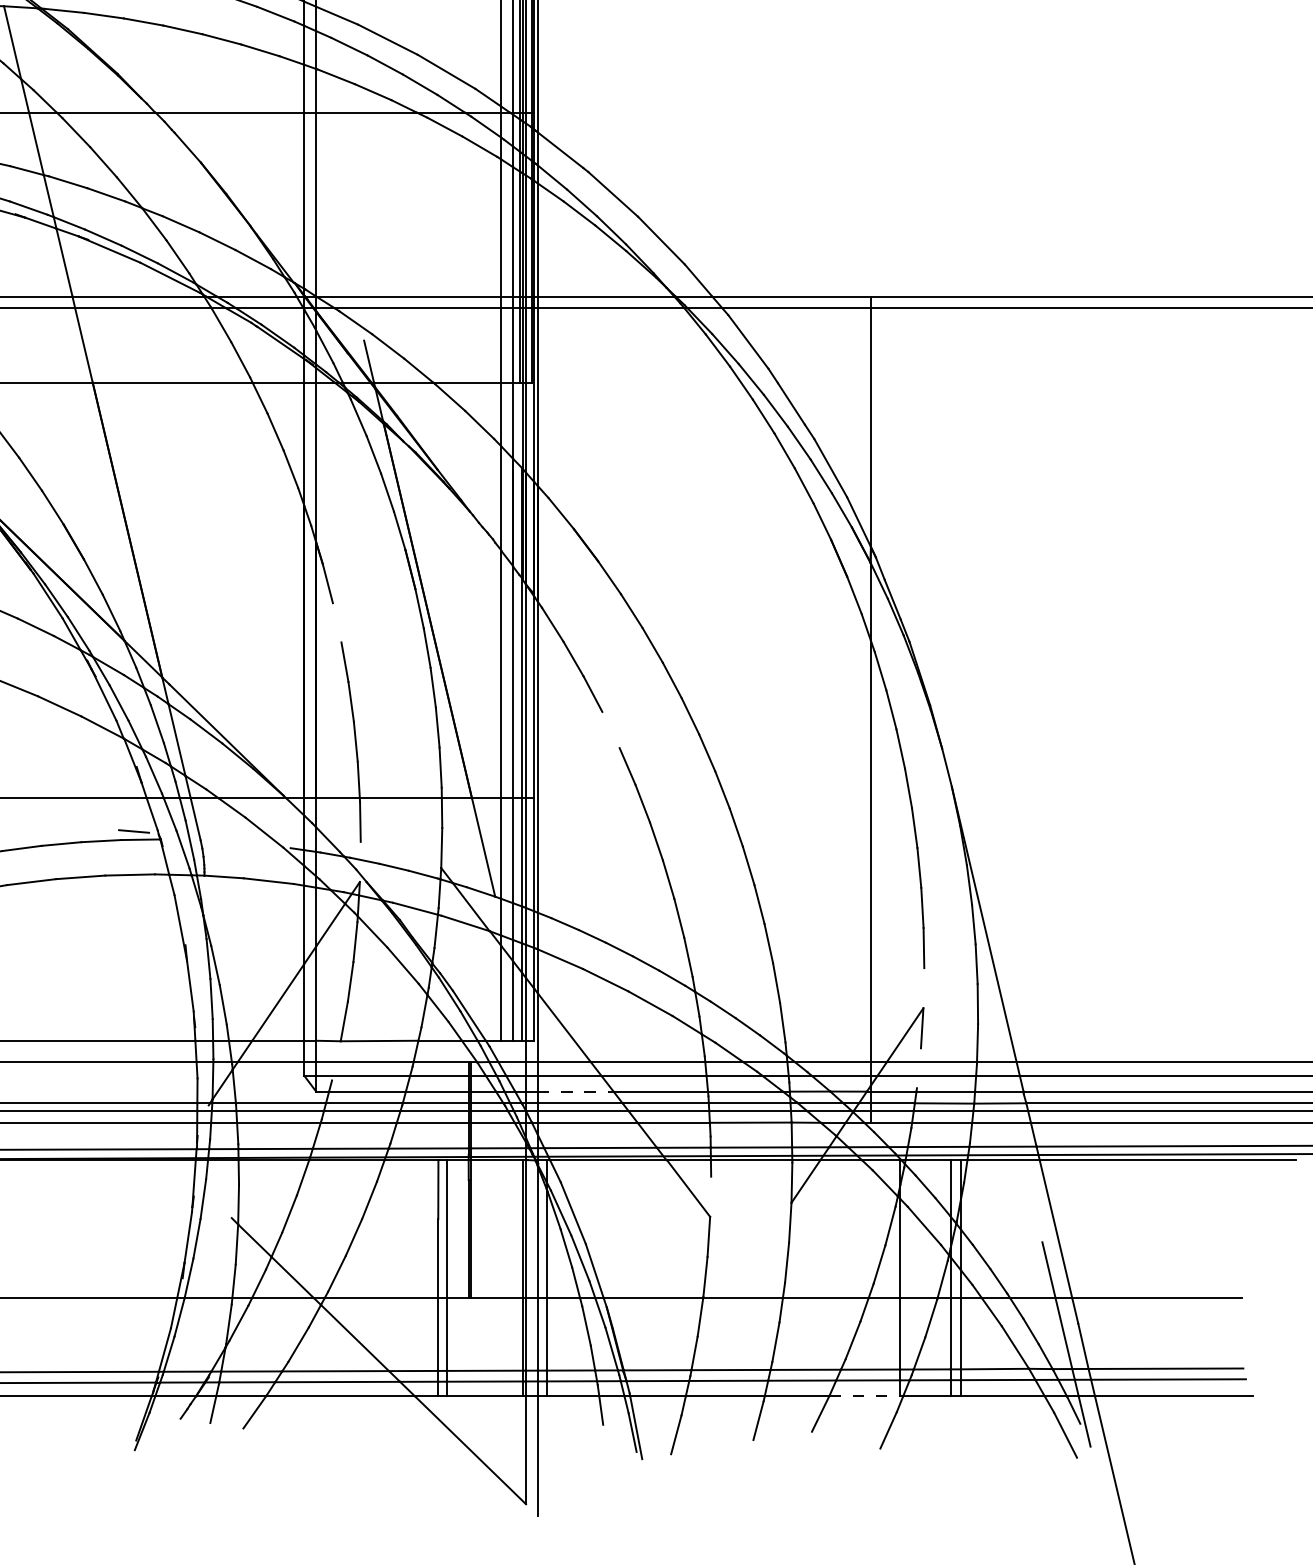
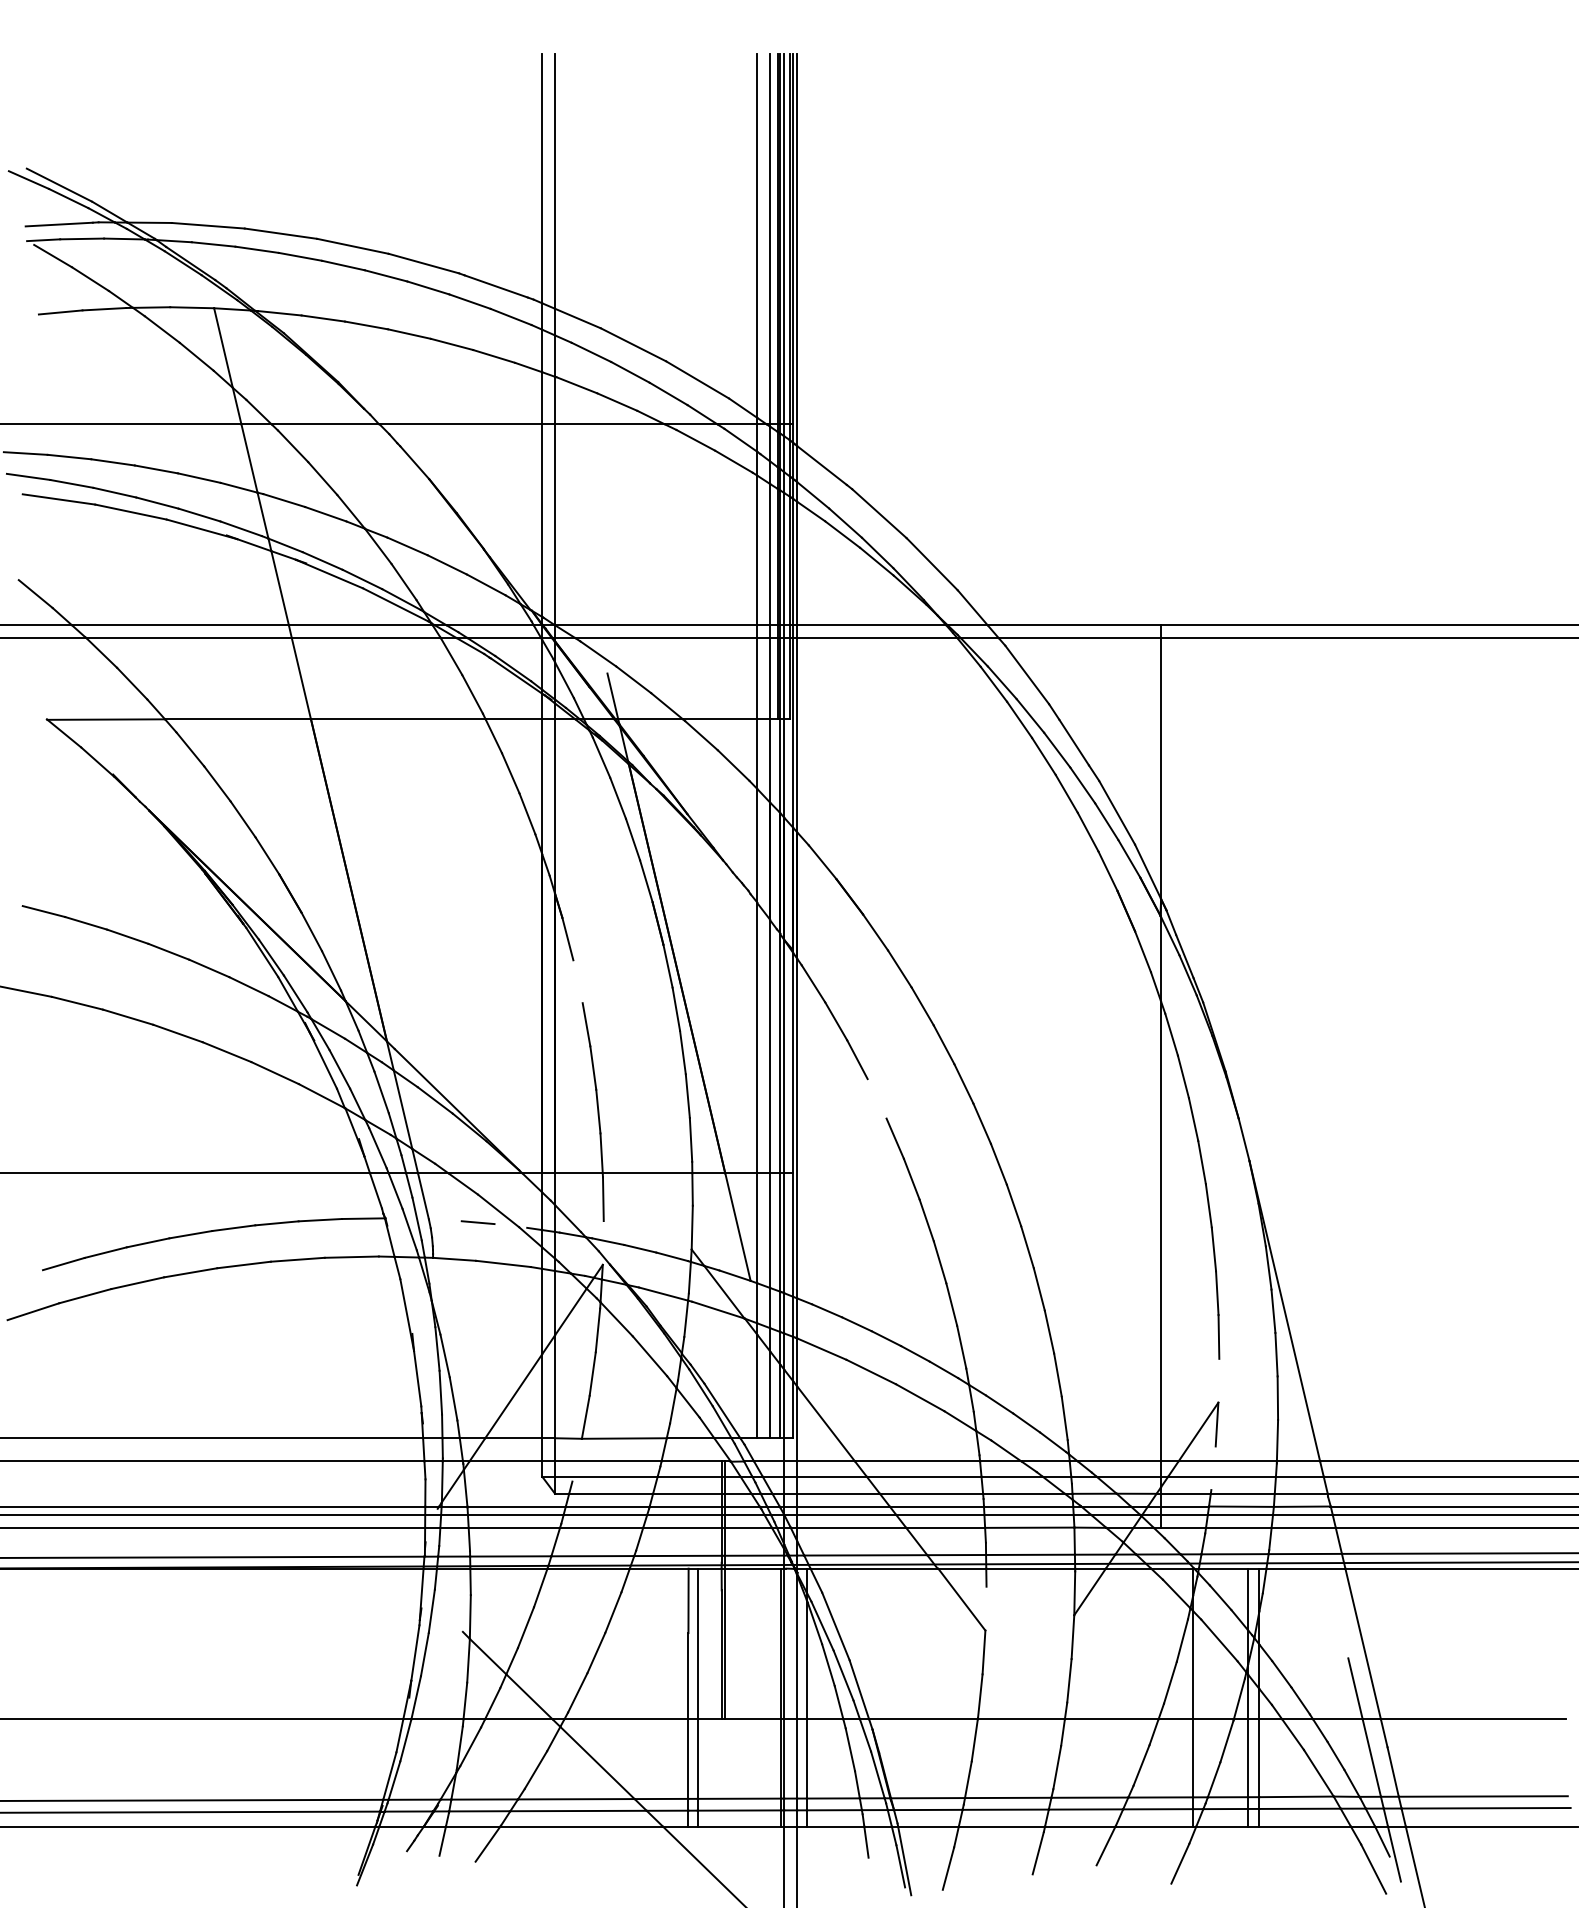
line: (133, 831) -> (477, 1222), moved
line: (576, 1091) -> (839, 1493), dashed -> solid
line: (864, 1396) -> (1154, 1826), dashed -> solid

